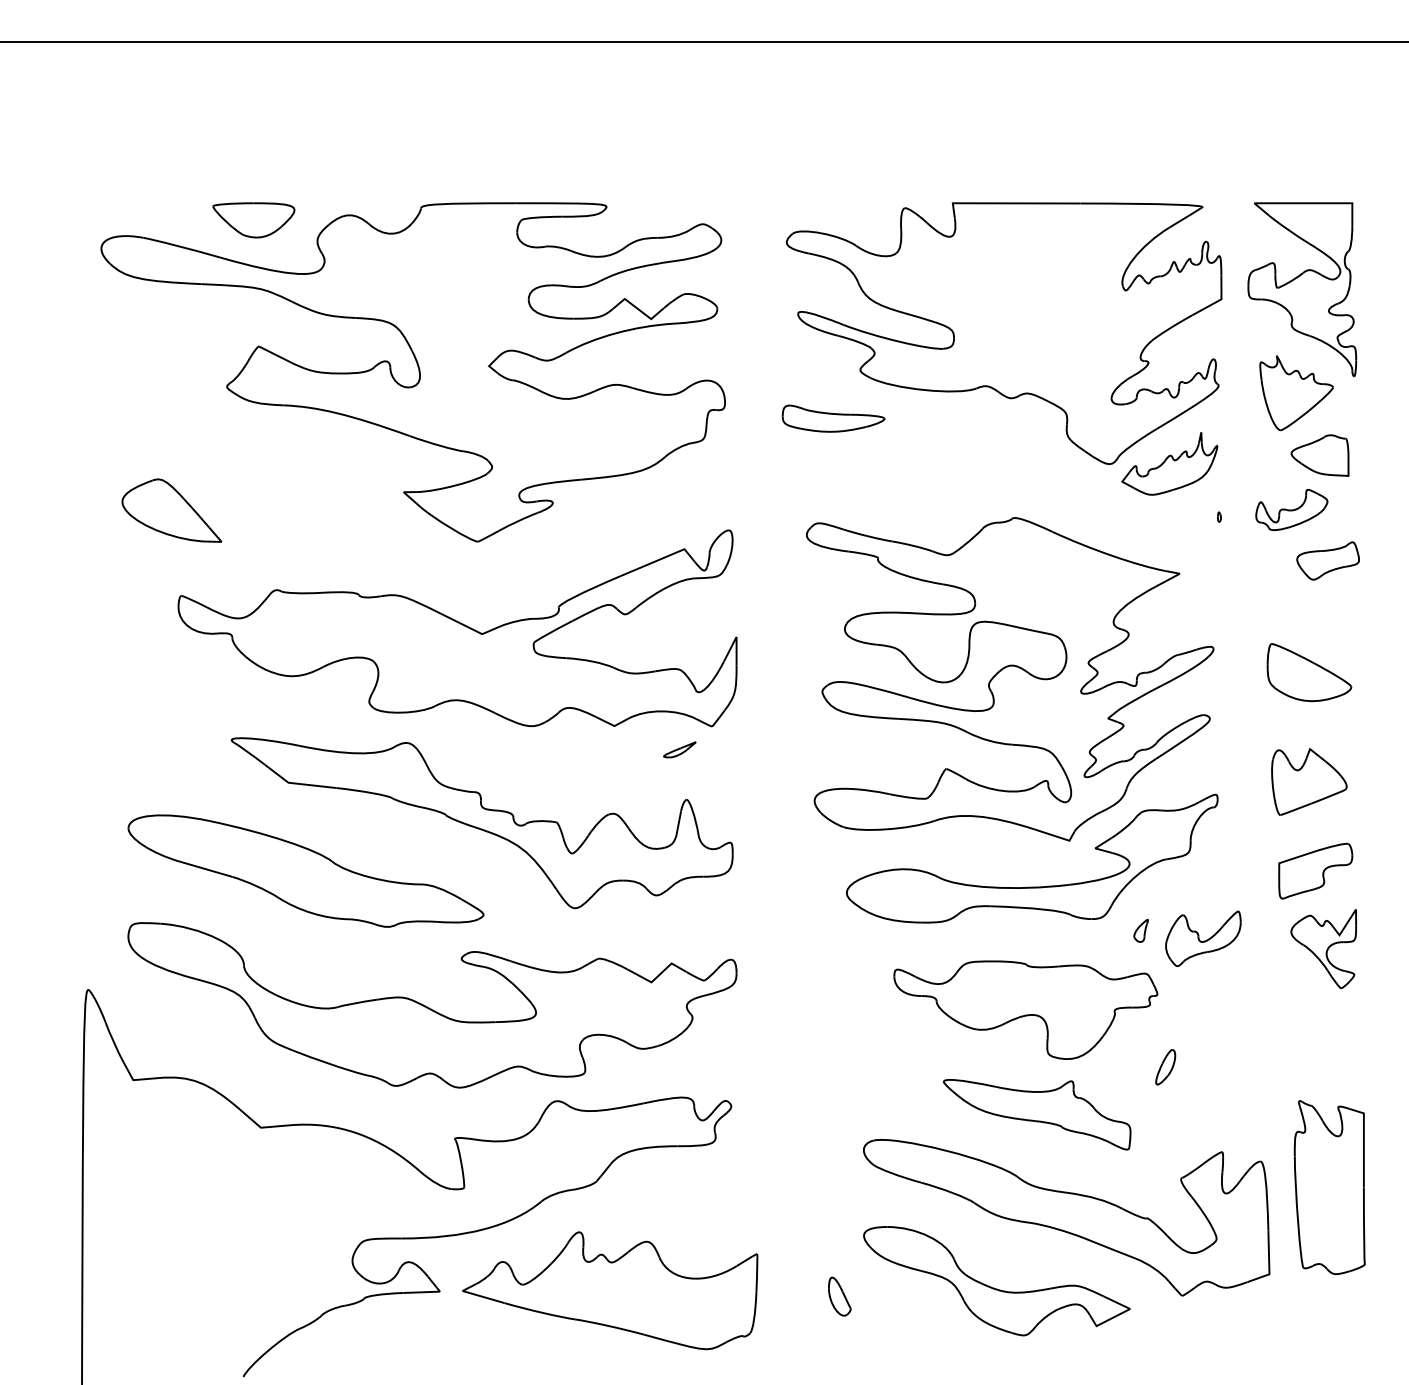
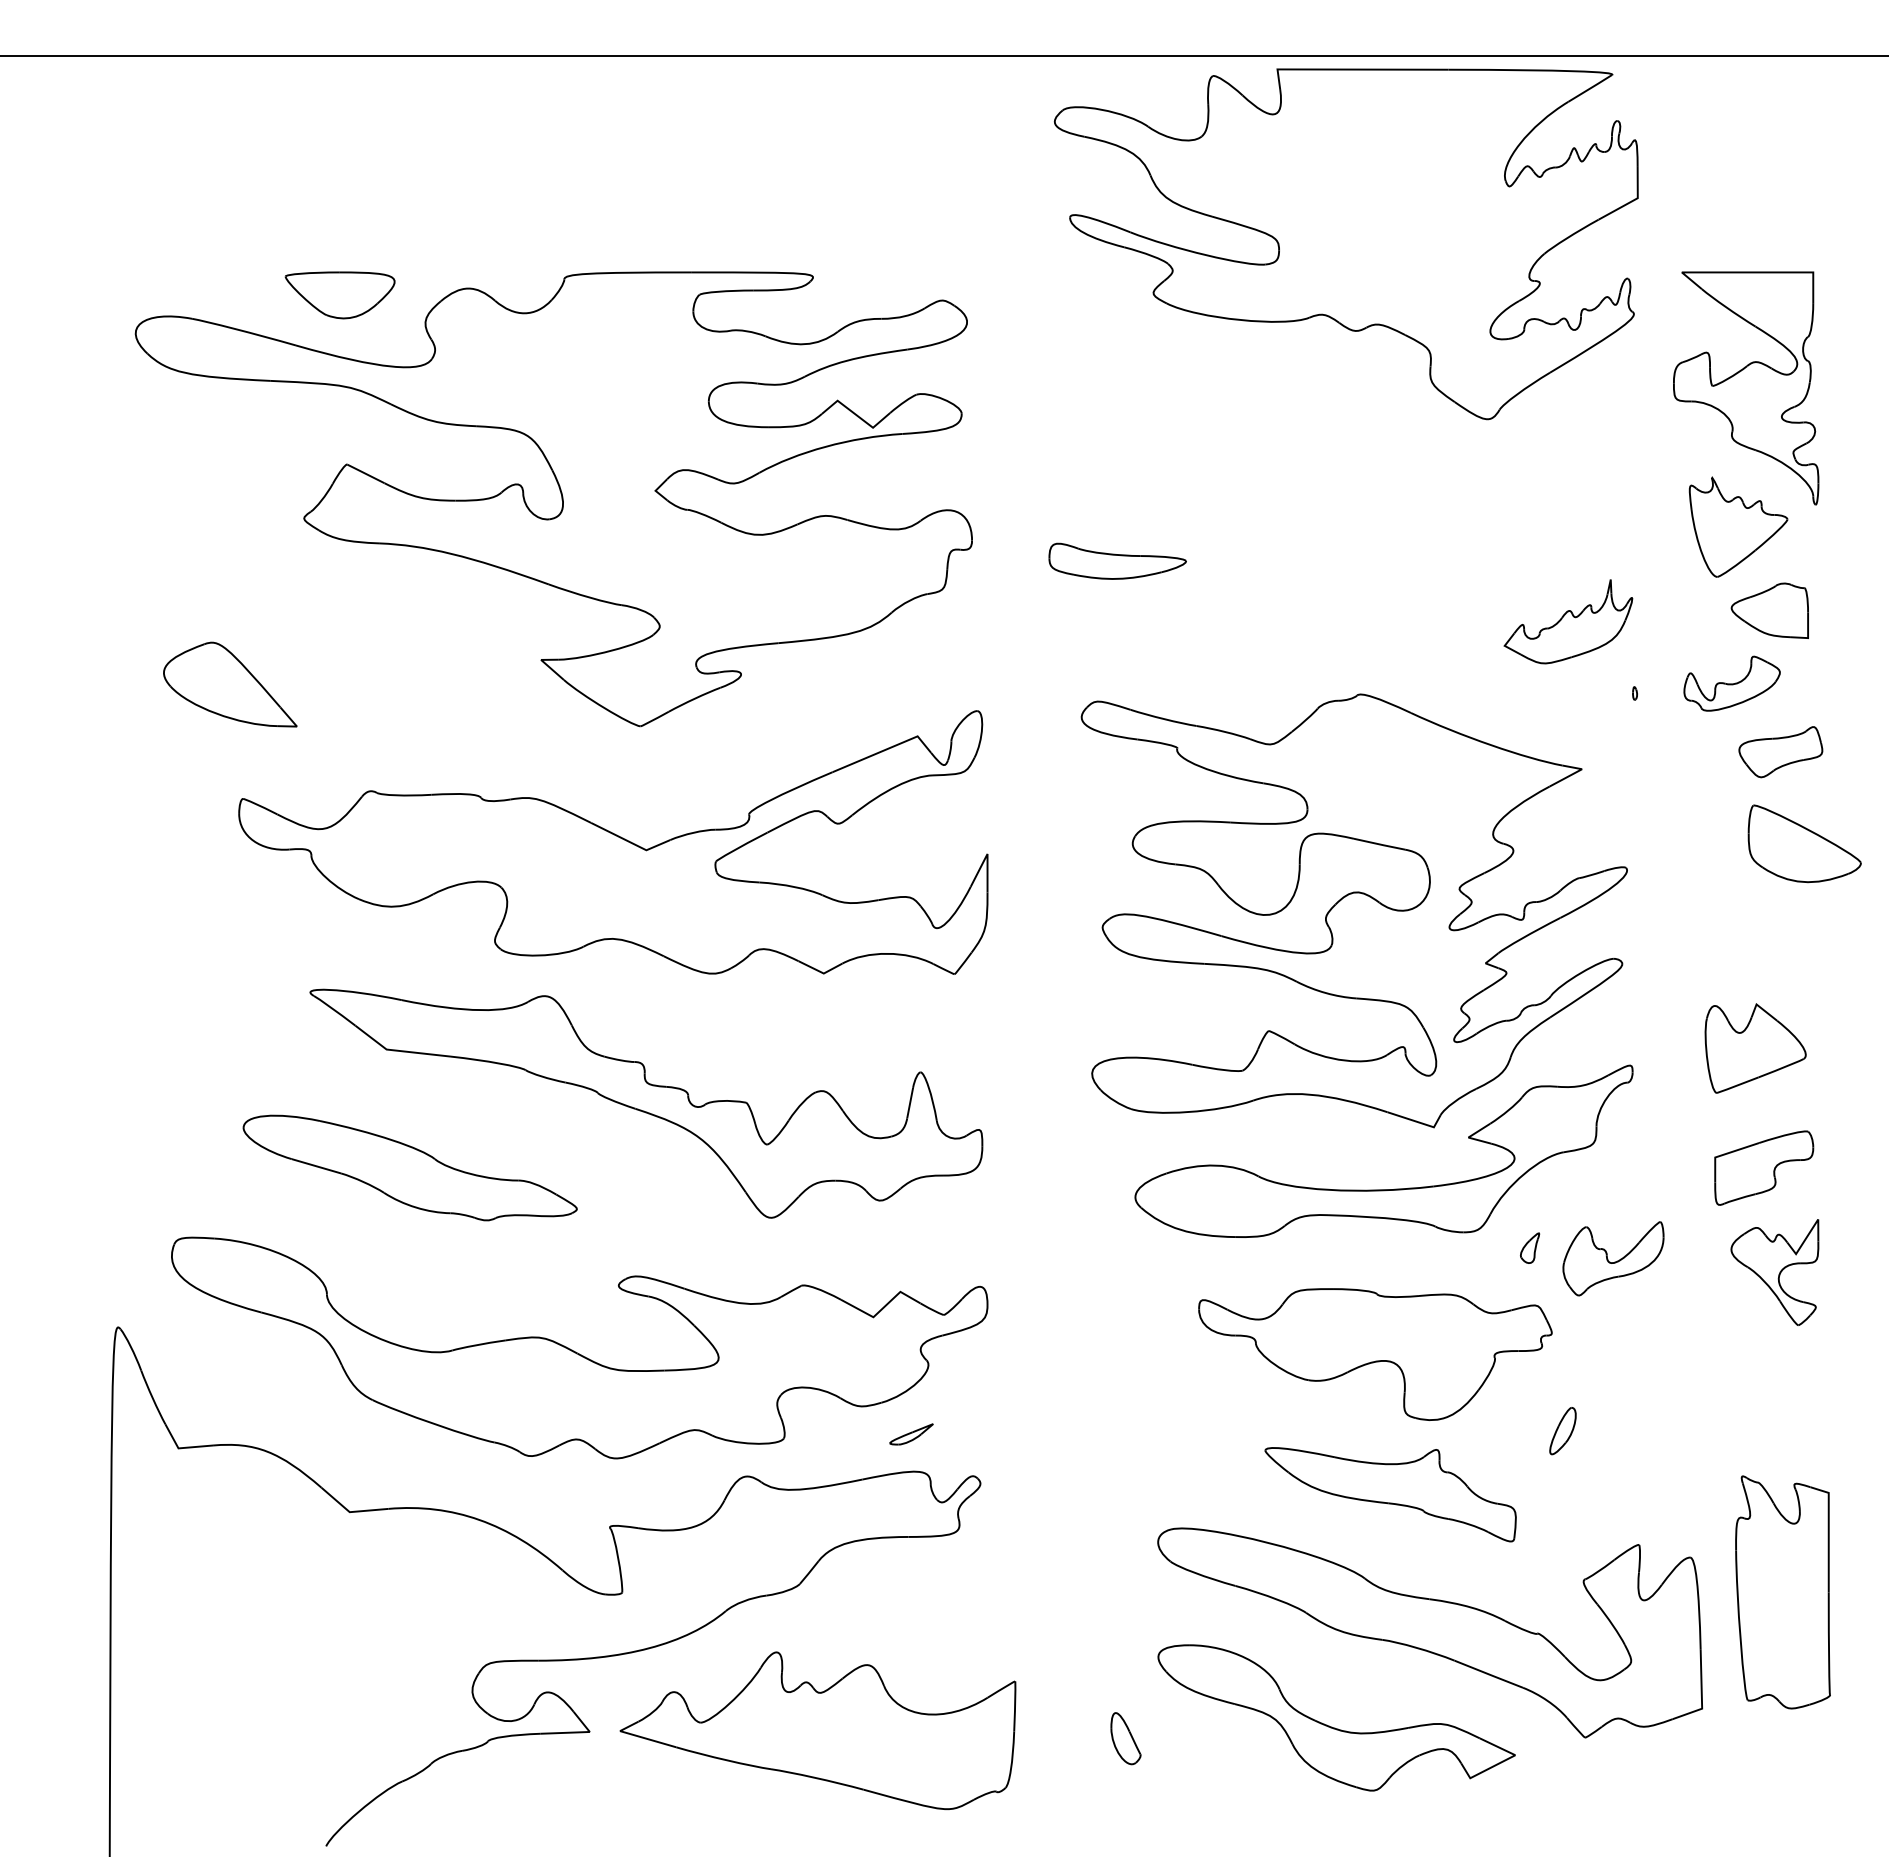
part: (1003, 333) -> (1345, 244), moved
part: (1309, 672) -> (1804, 843), moved
part: (679, 749) -> (911, 1434), moved
part: (306, 870) -> (410, 1167), size x0.7

